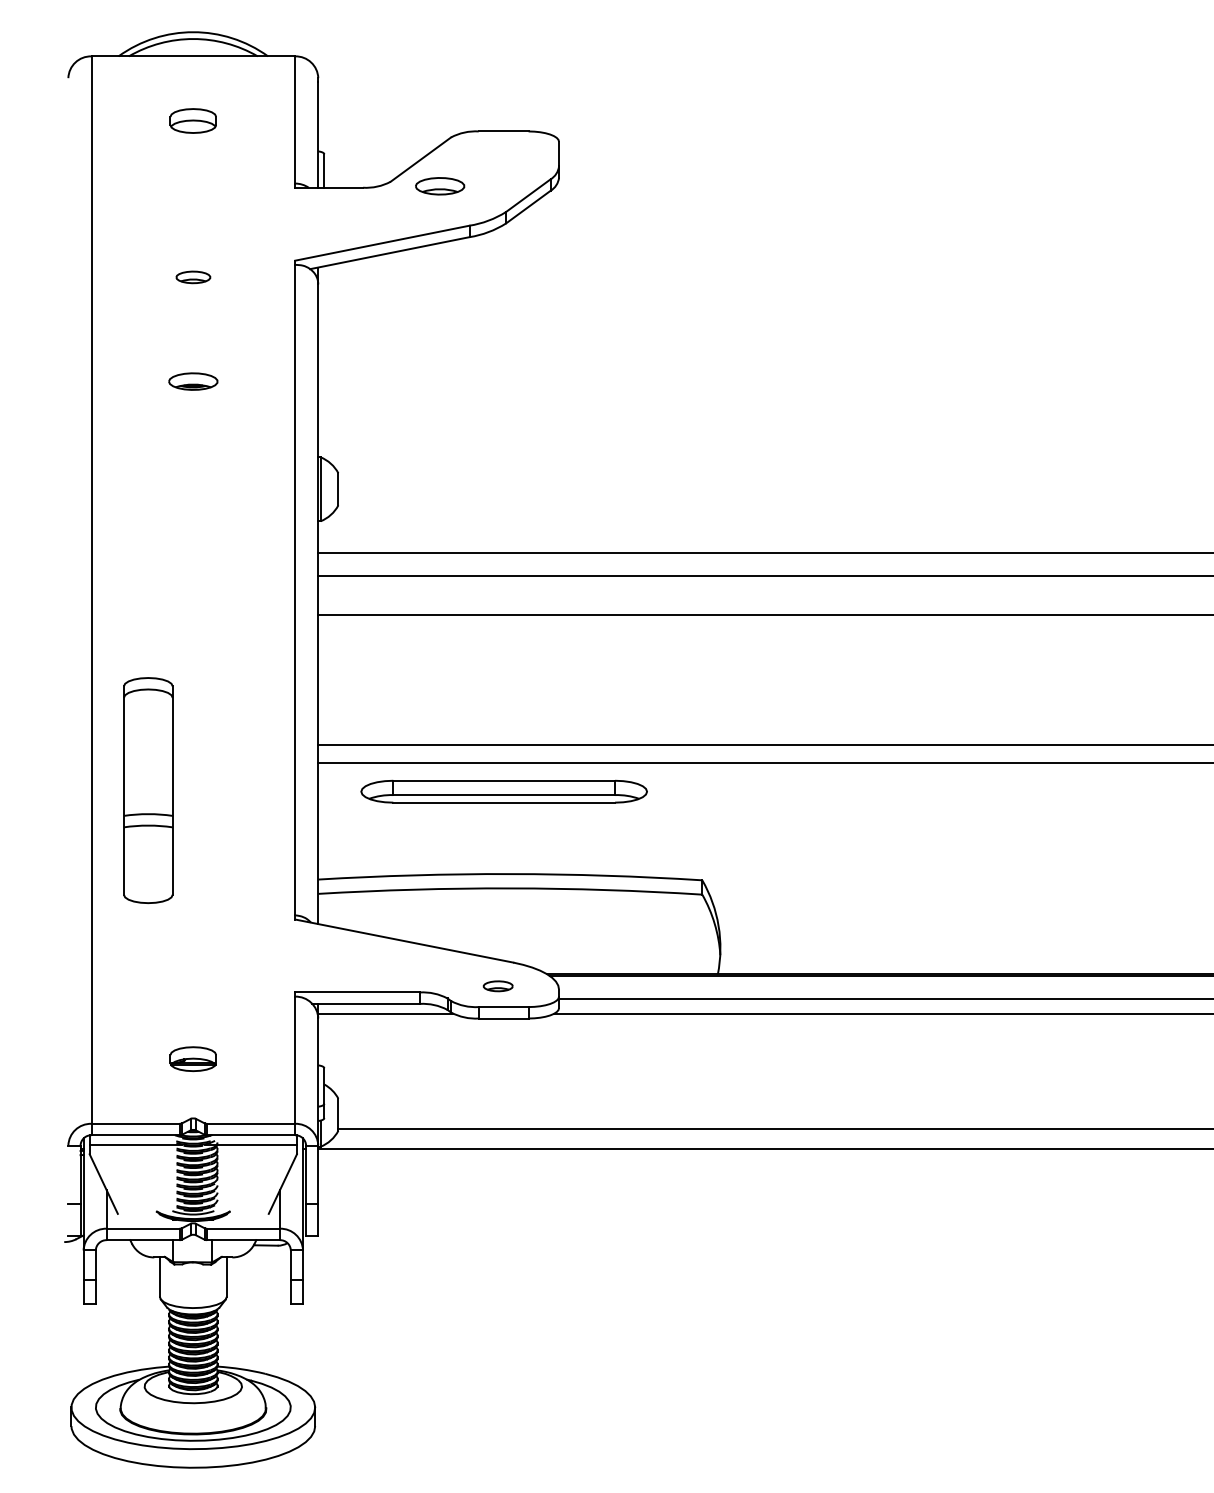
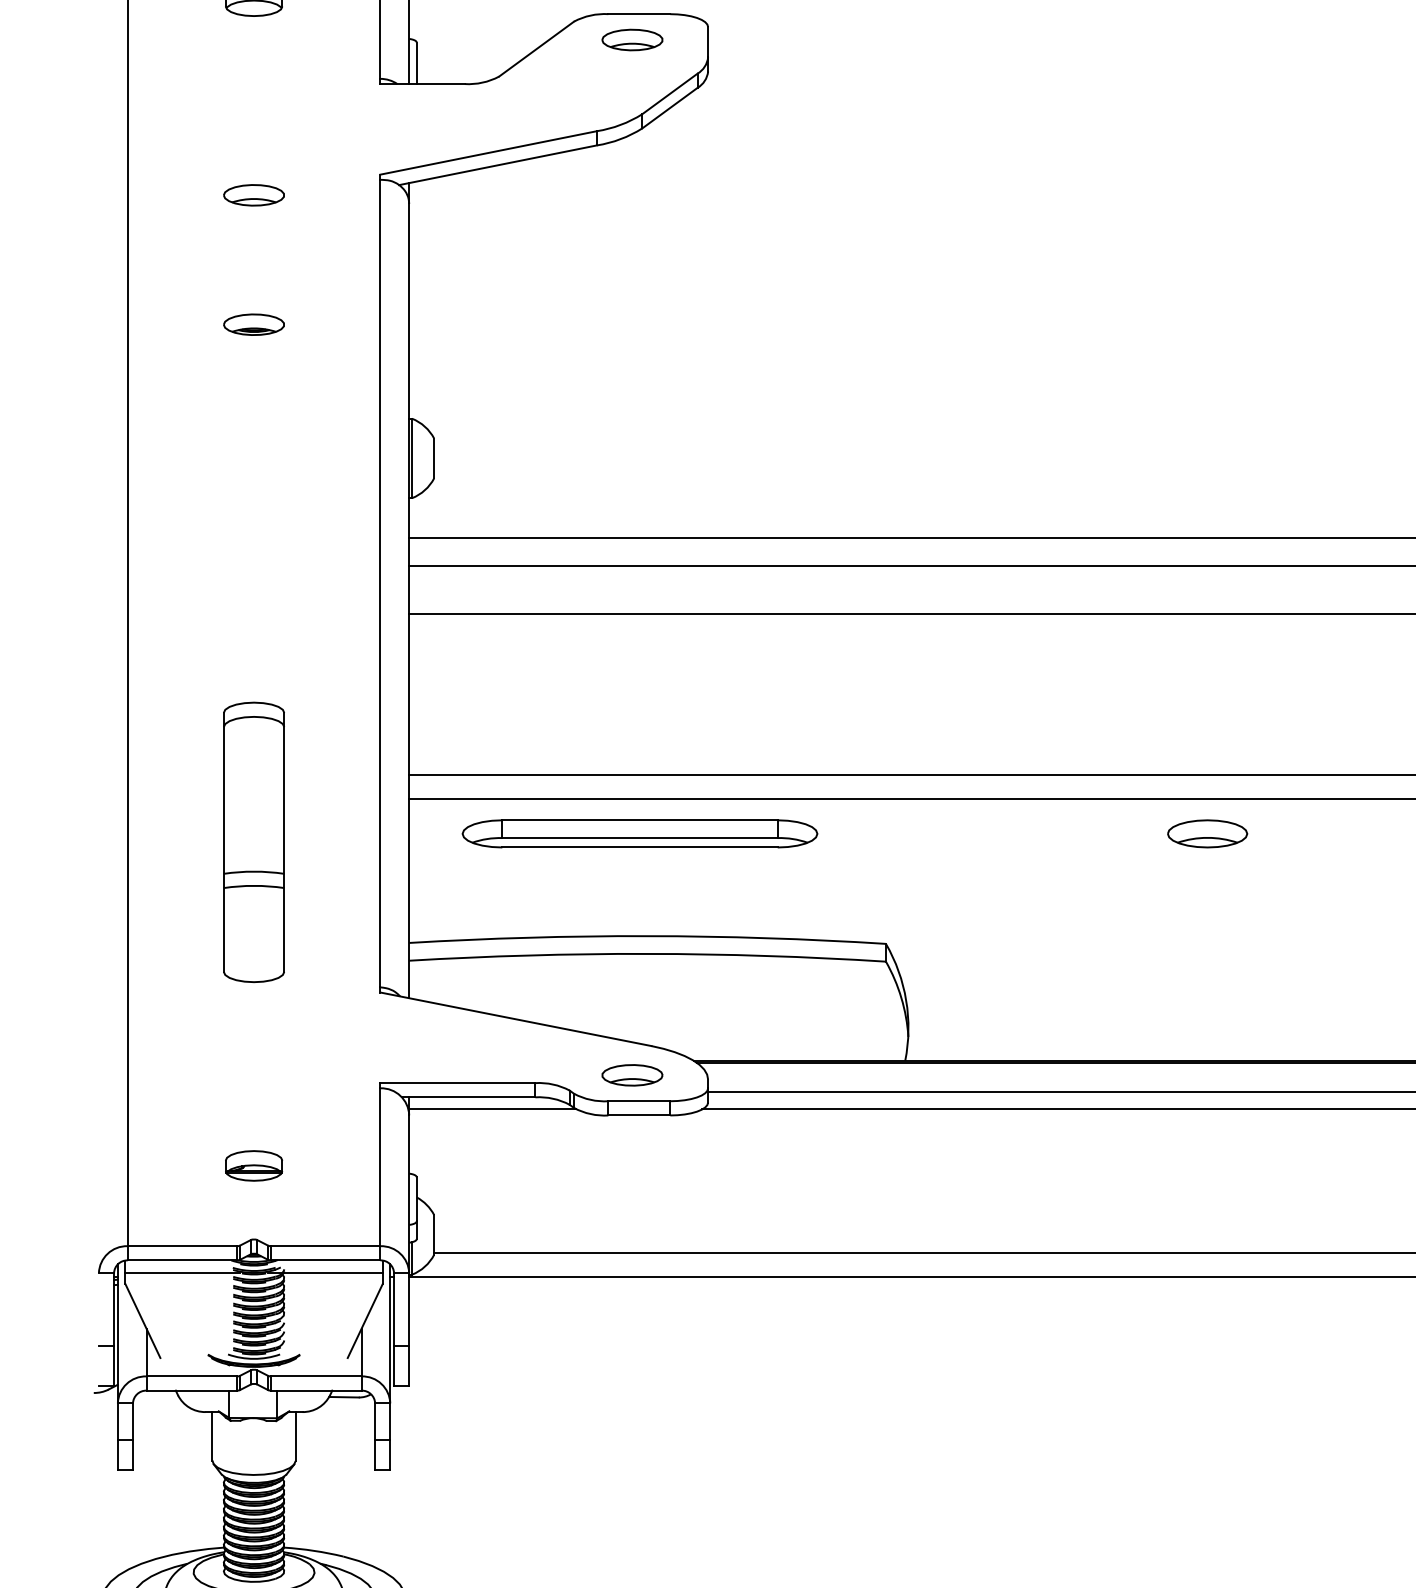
part: (440, 186) -> (632, 40), moved
part: (193, 277) -> (254, 195), size x1.43
part: (148, 790) -> (254, 842), moved
part: (961, 791) -> (1207, 833), added
part: (498, 986) -> (632, 1075), size x1.67

